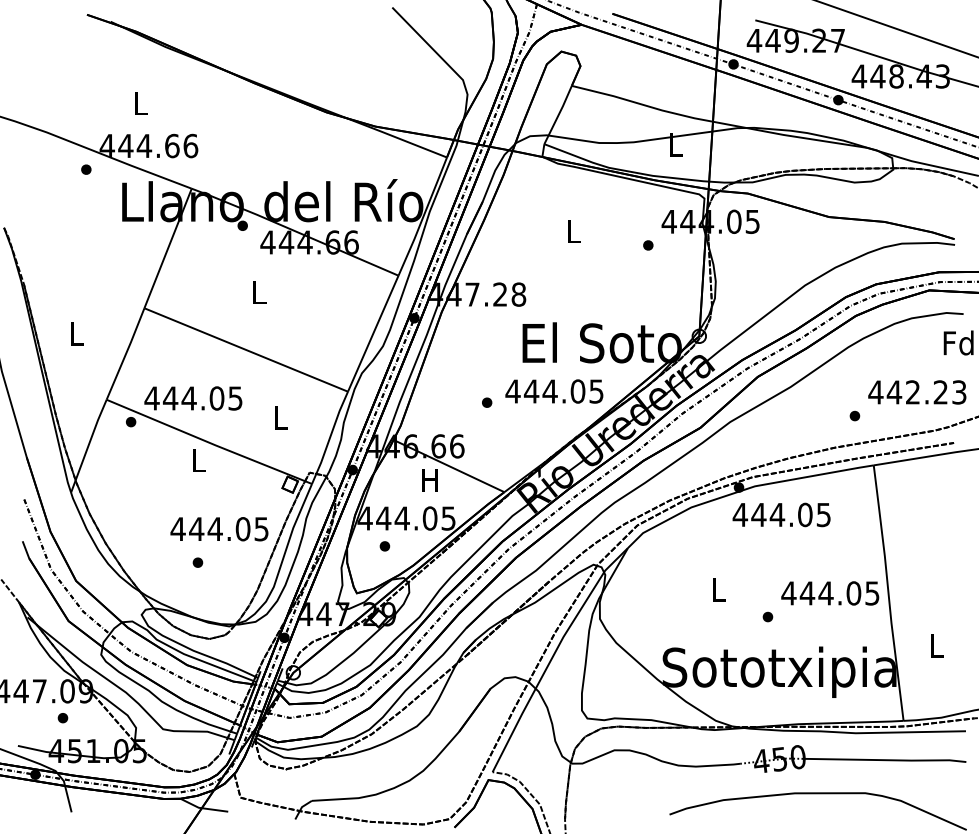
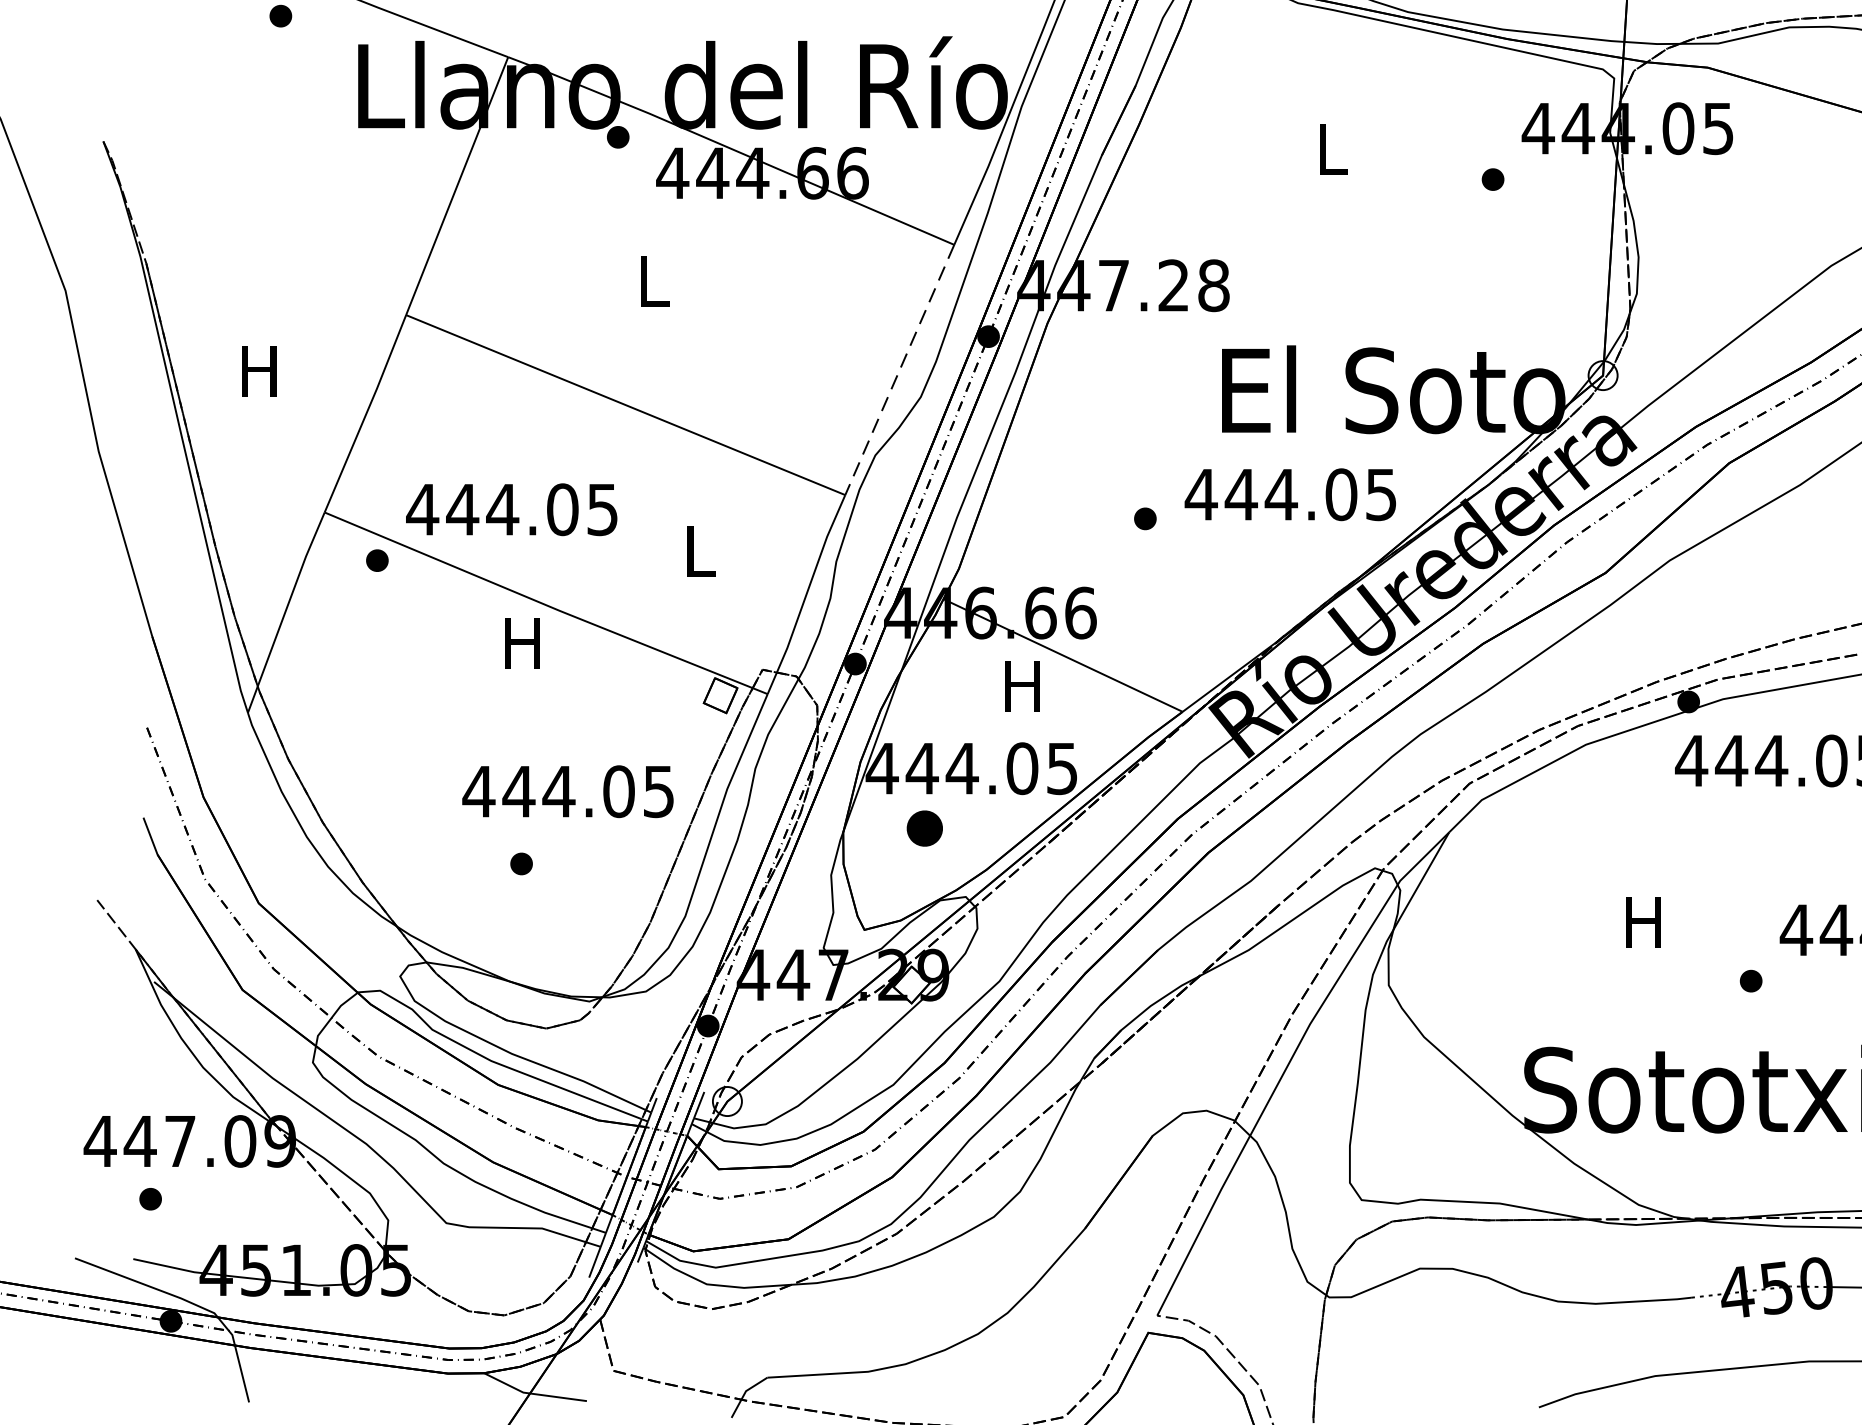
text: (75, 333) -> (257, 369), L -> H
line: (373, 334) -> (900, 371), solid -> dashed
text: (197, 460) -> (520, 643), L -> H
part: (384, 546) -> (923, 828), size x1.6
text: (717, 589) -> (1642, 921), L -> H
part: (62, 718) -> (149, 1200), moved

